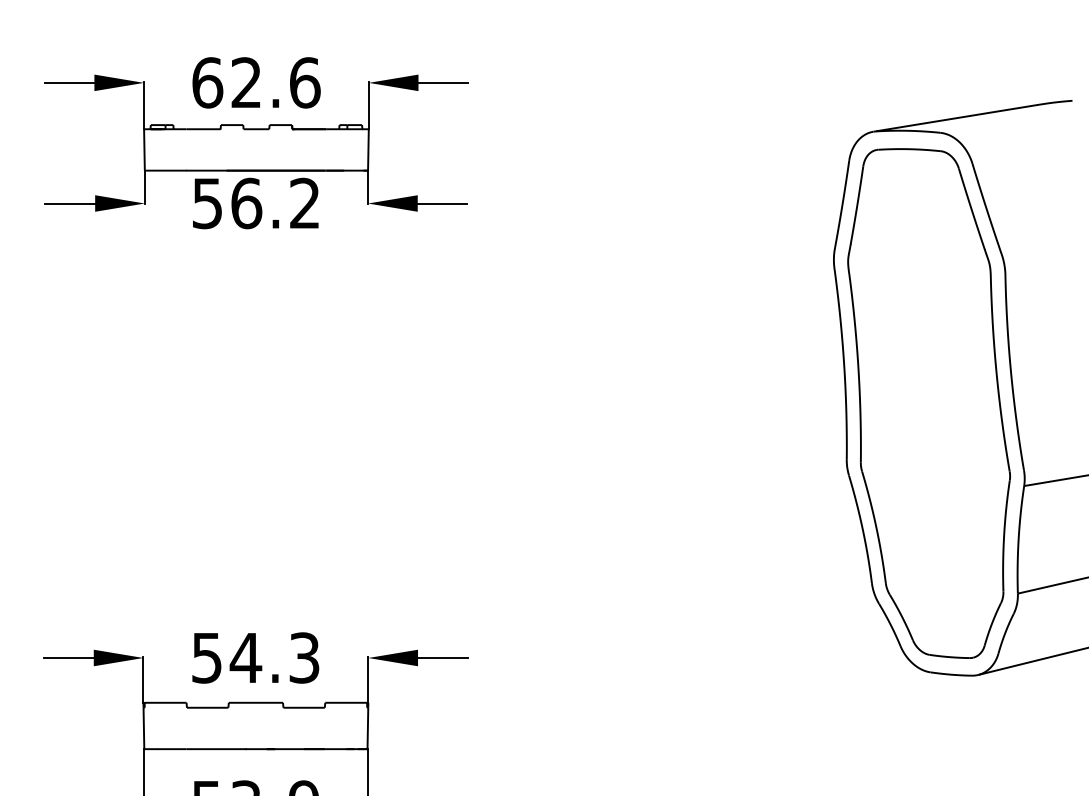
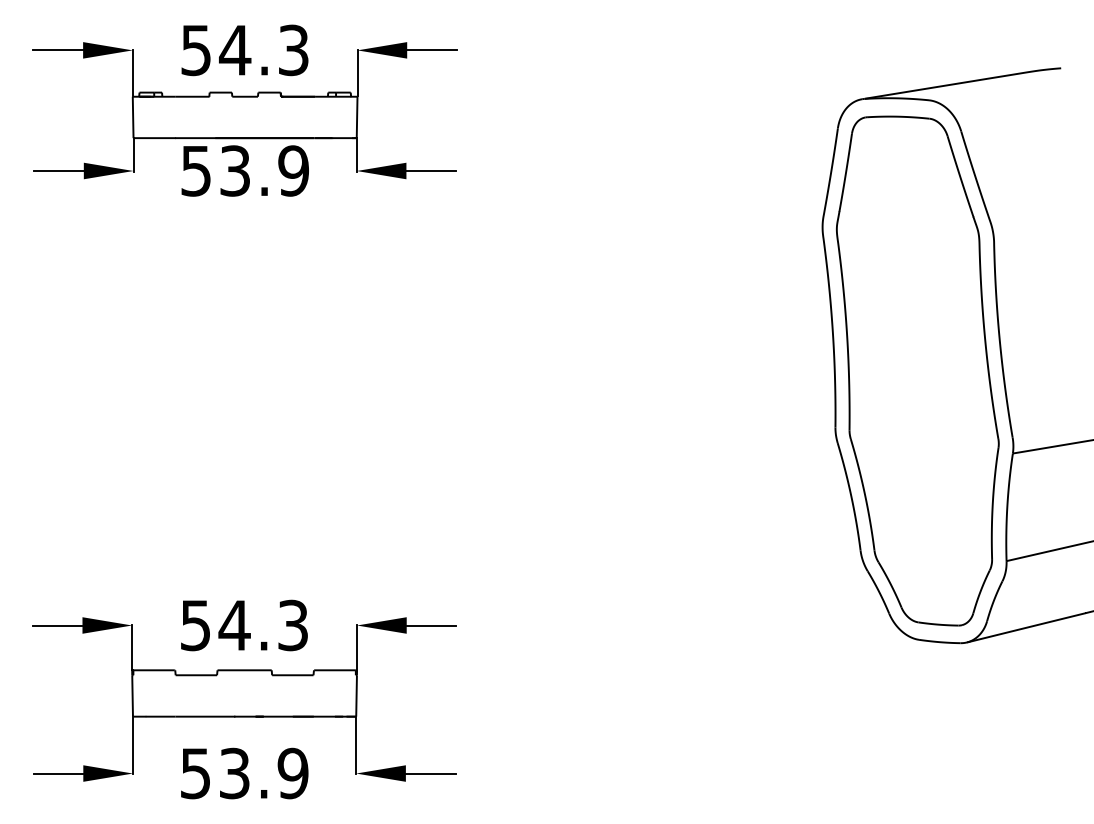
text: (256, 83) -> (245, 50), 62.6 -> 54.3
text: (275, 203) -> (264, 170), 56.2 -> 53.9

